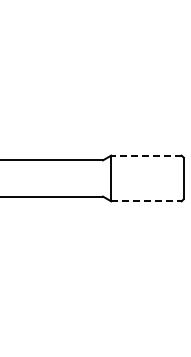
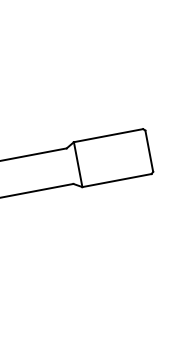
line: (145, 155) -> (107, 135), dashed -> solid
line: (146, 201) -> (117, 180), dashed -> solid

